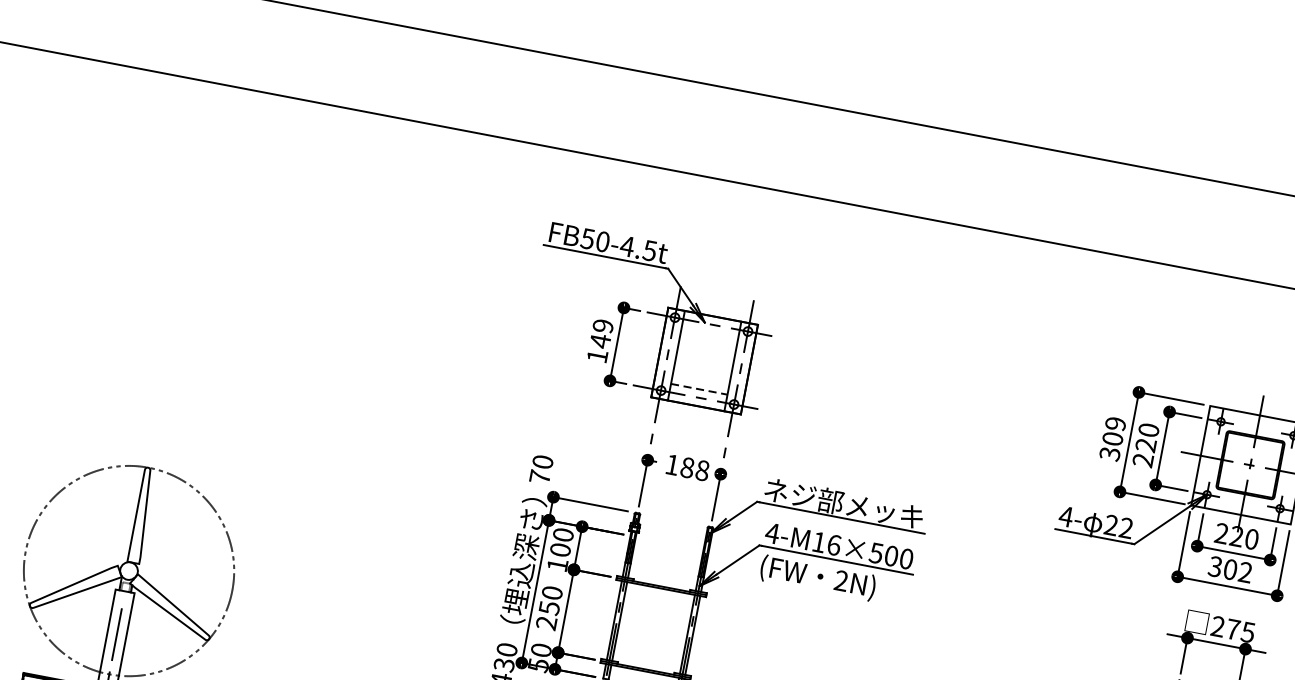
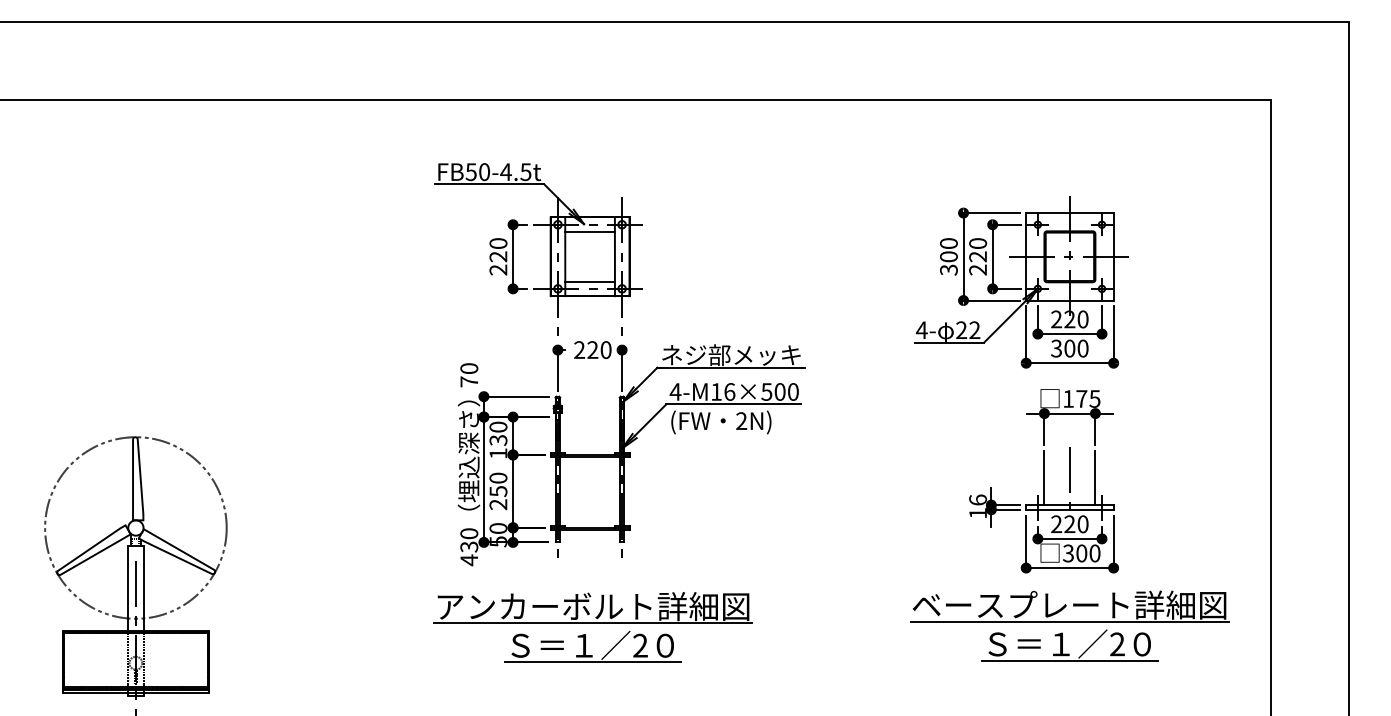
line: (709, 333) -> (589, 232), added
text: (600, 340) -> (498, 256), 149 -> 220
line: (699, 389) -> (590, 281), dashed -> solid
text: (1115, 423) -> (948, 243), 309 -> 300
text: (687, 468) -> (592, 350), 188 -> 220
text: (560, 550) -> (498, 440), 100 -> 130
text: (1244, 572) -> (1082, 348), 302 -> 300
text: (1218, 626) -> (1068, 398), 275 -> 175

